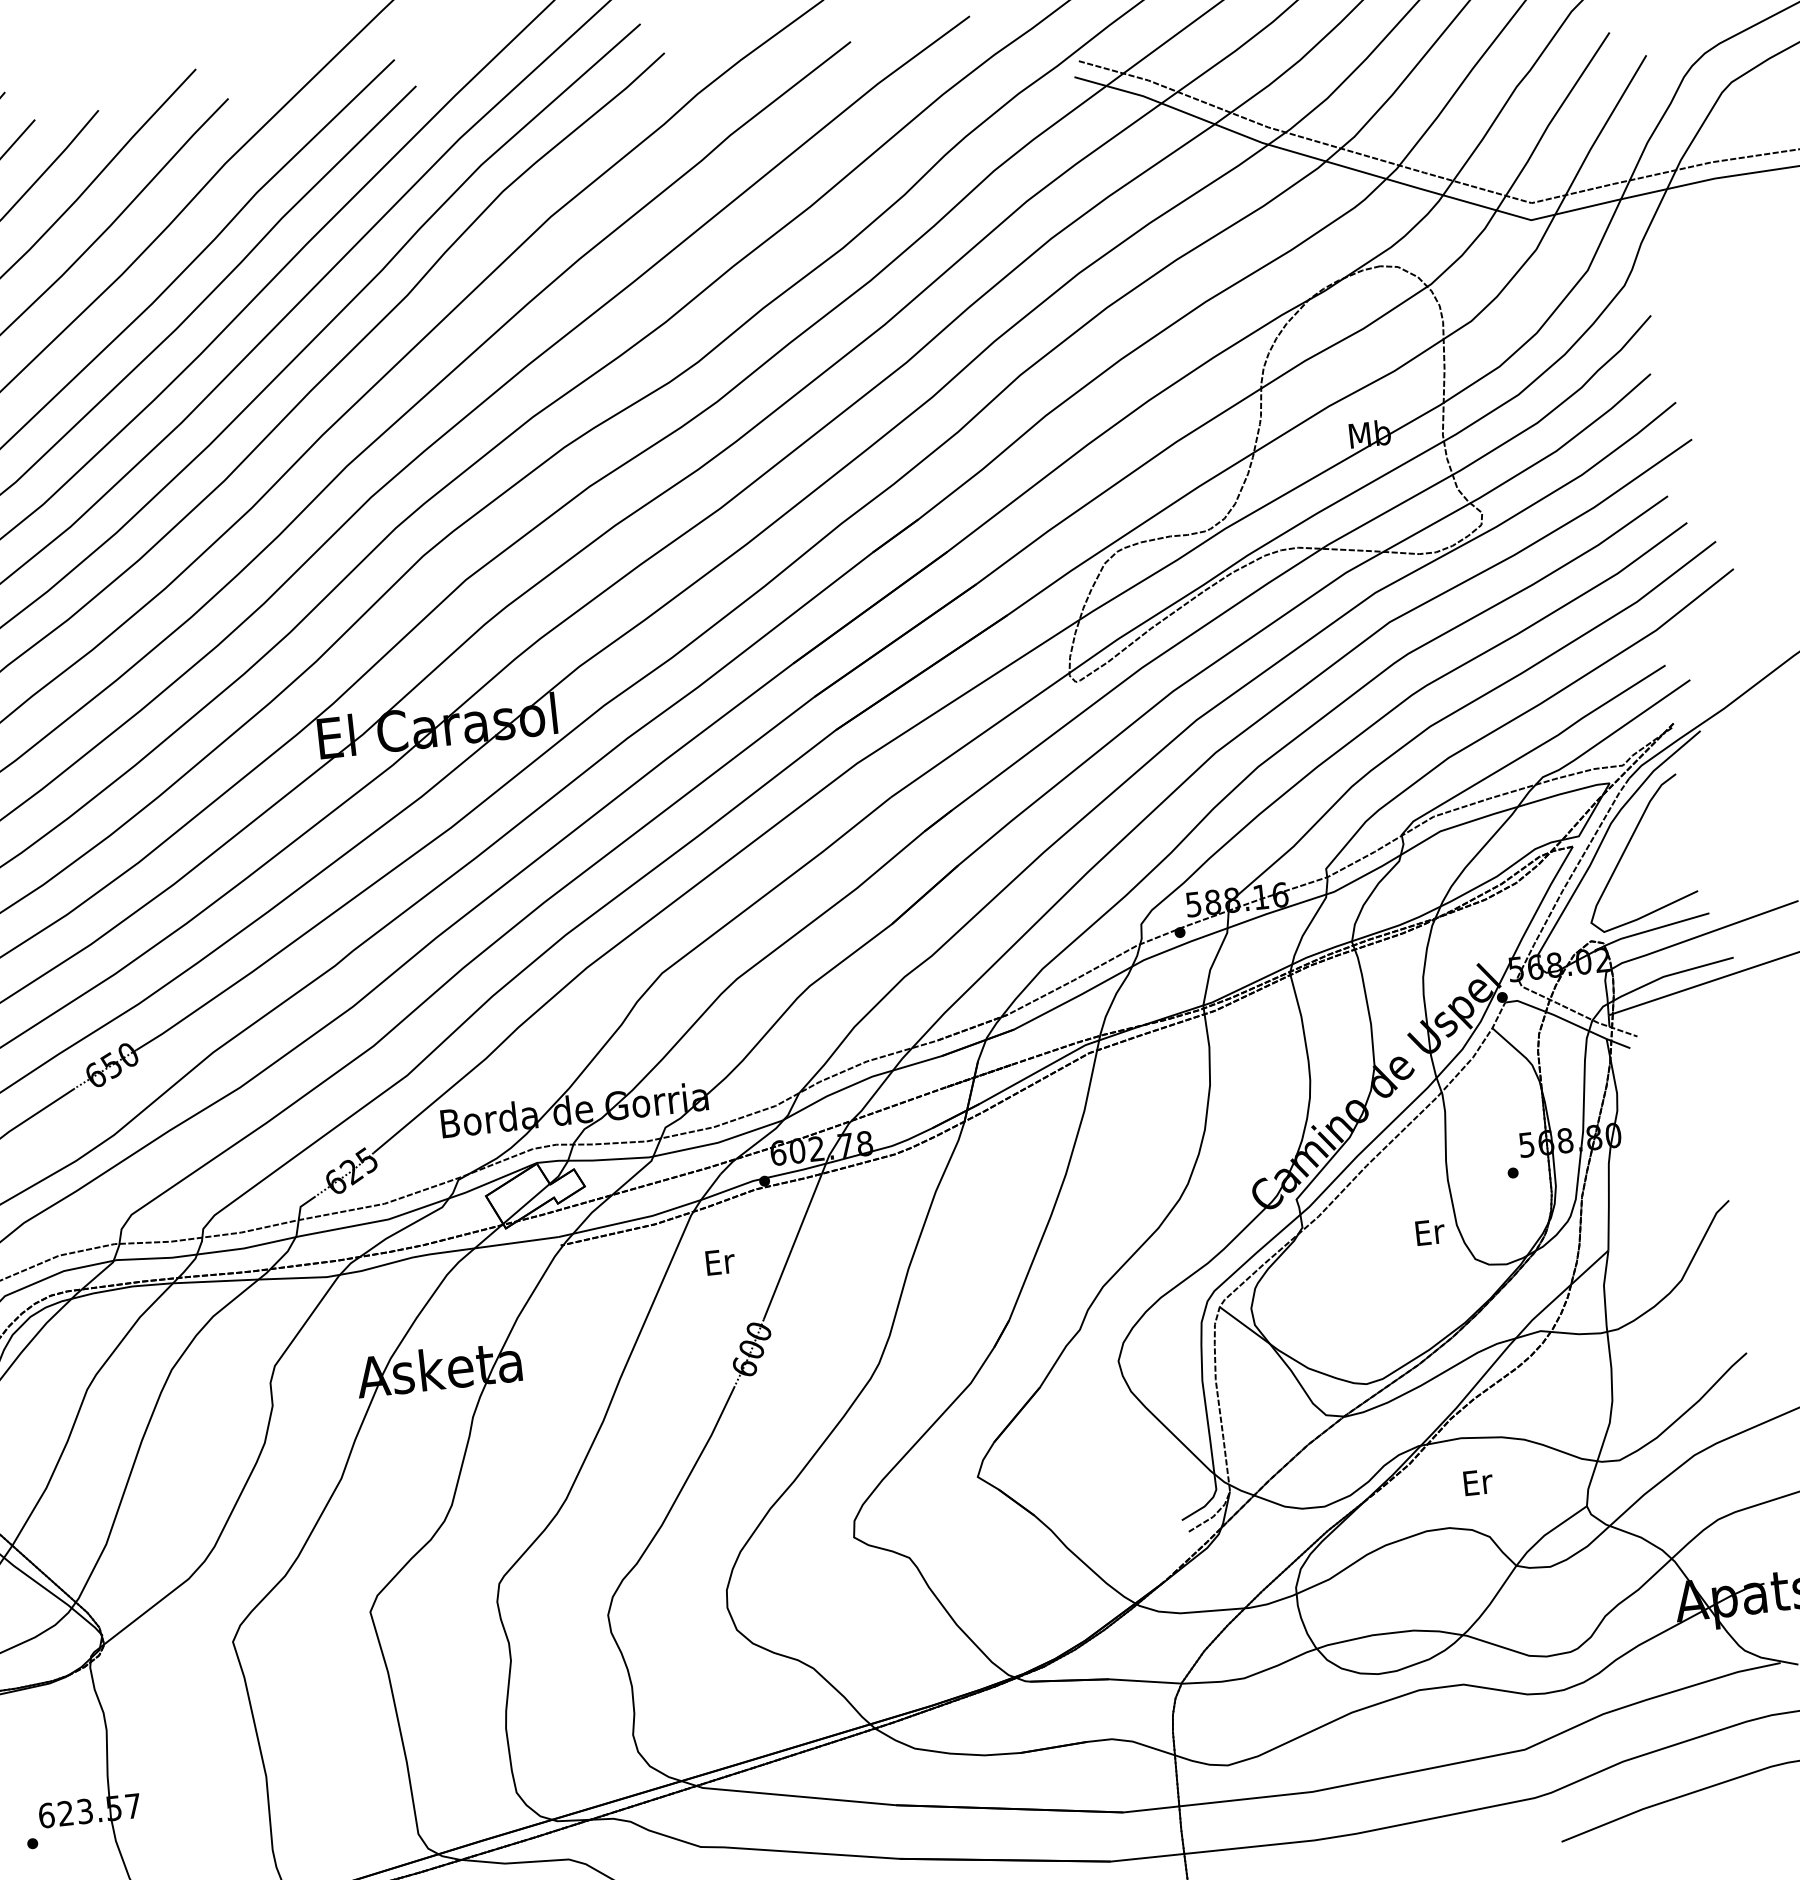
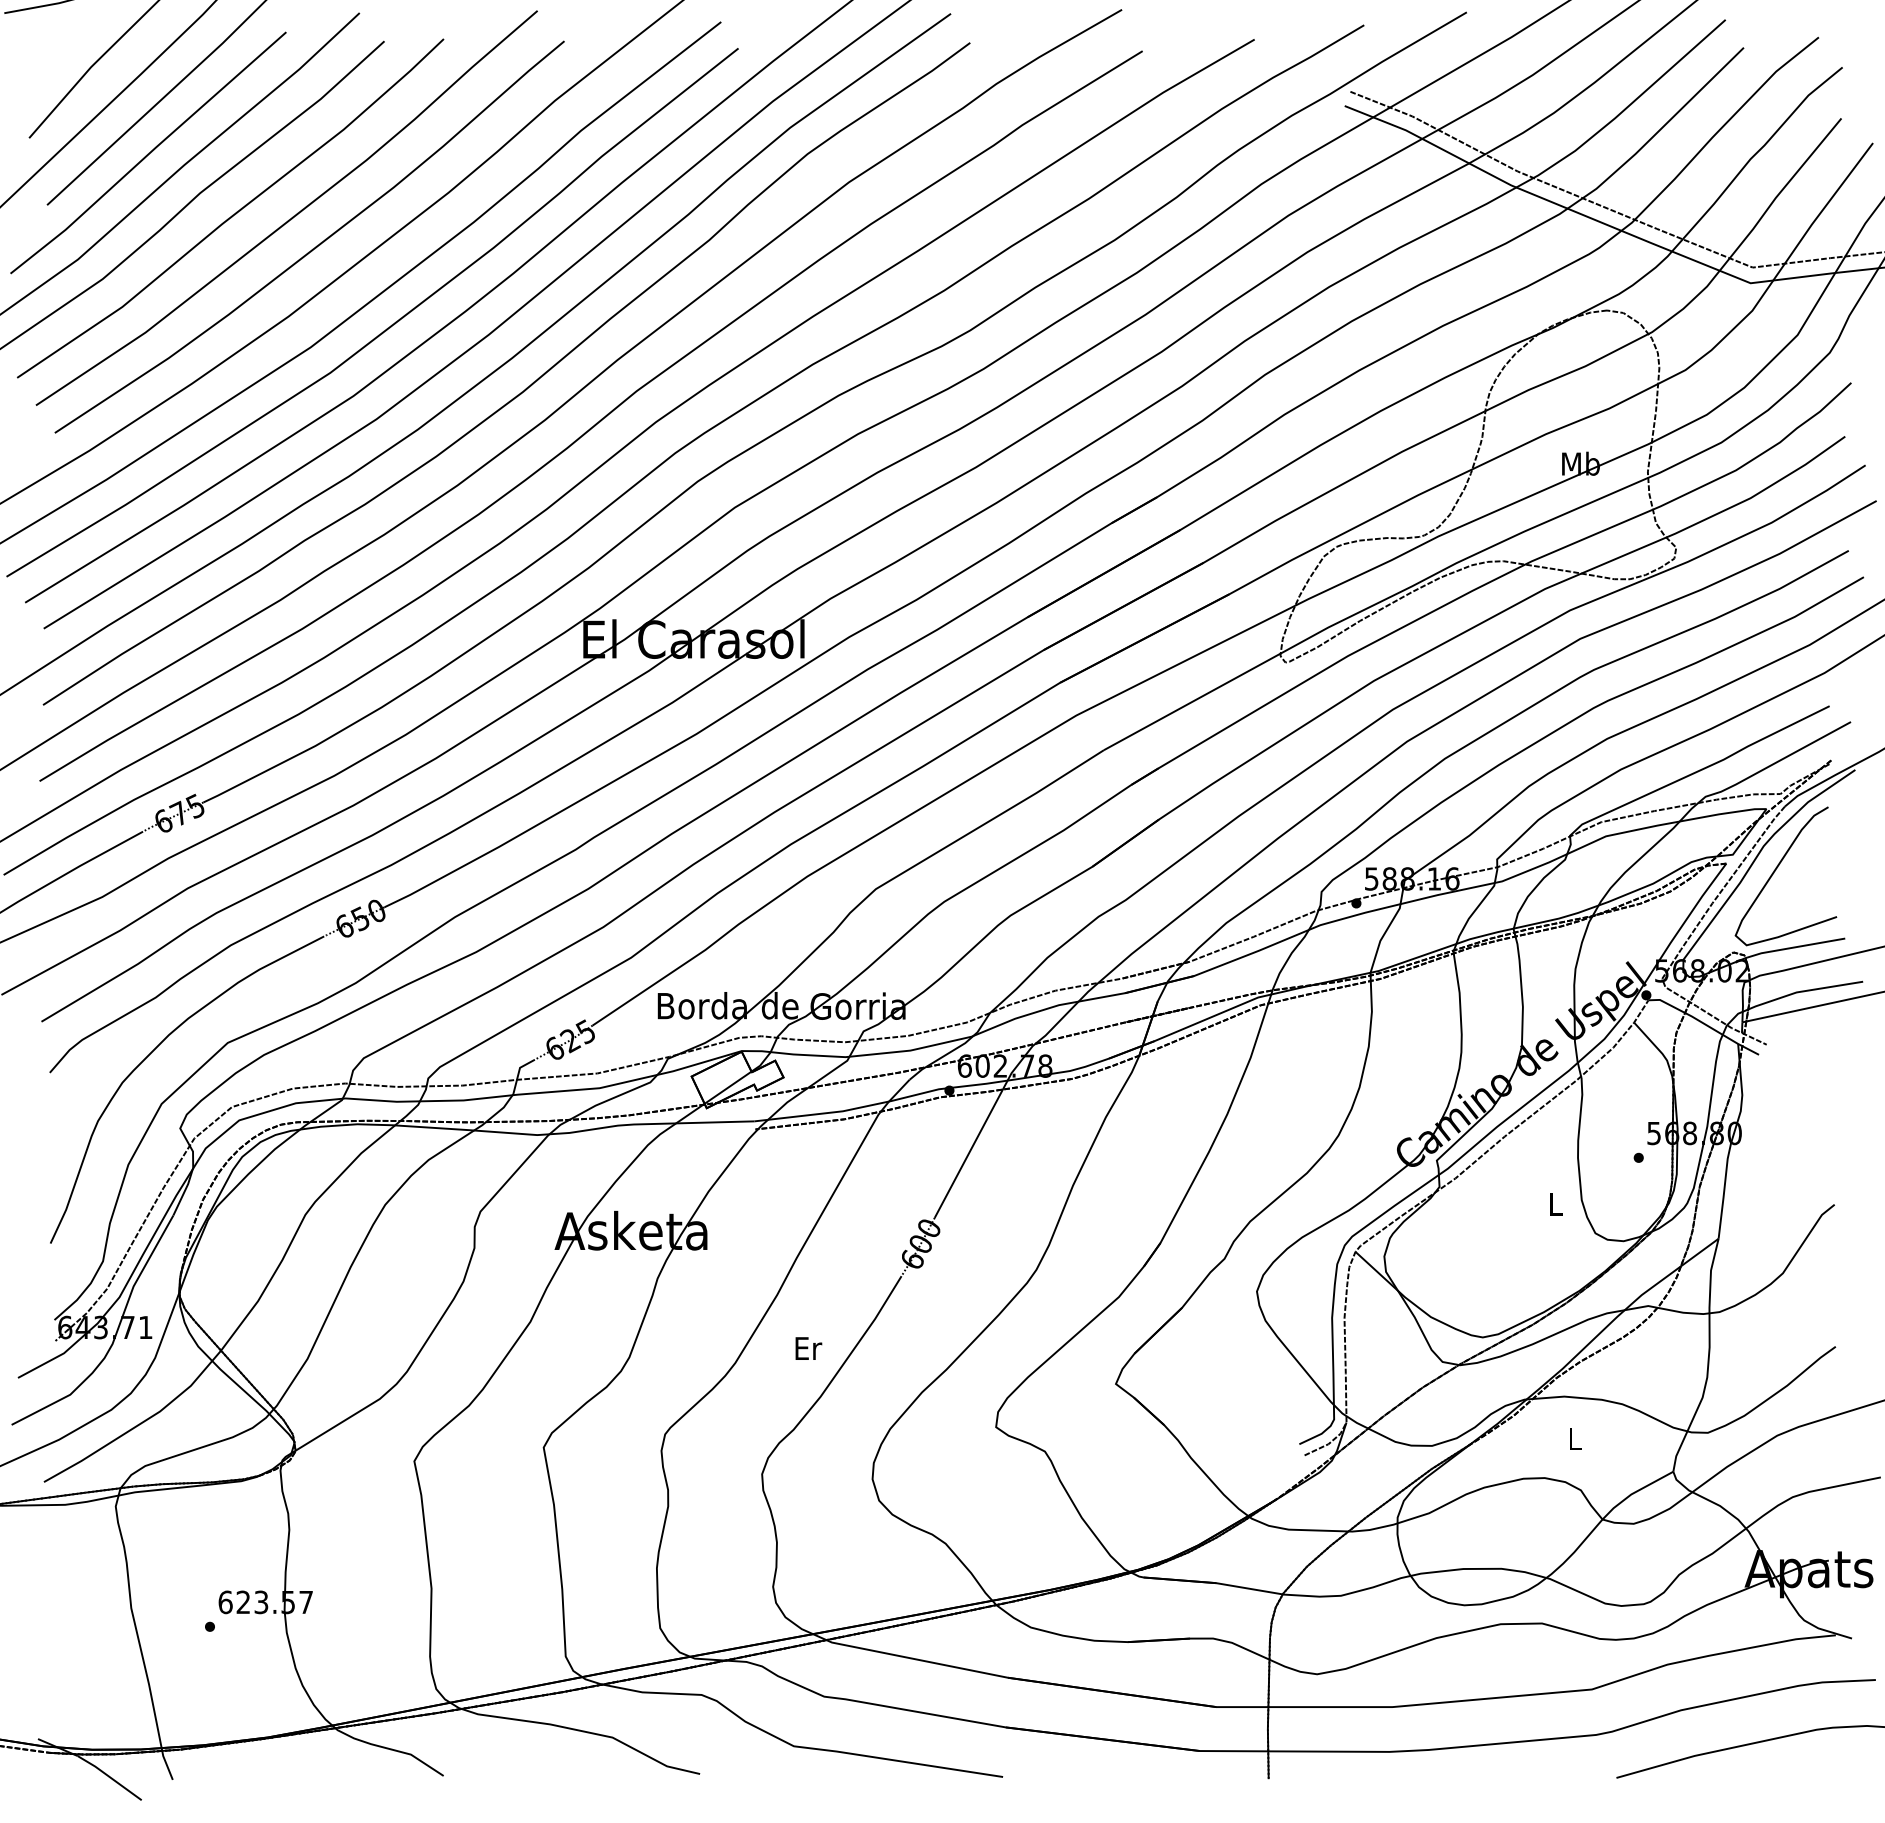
text: (1430, 1231) -> (1556, 1203), Er -> L
text: (720, 1262) -> (808, 1348), moved
text: (1477, 1481) -> (1575, 1438), Er -> L

